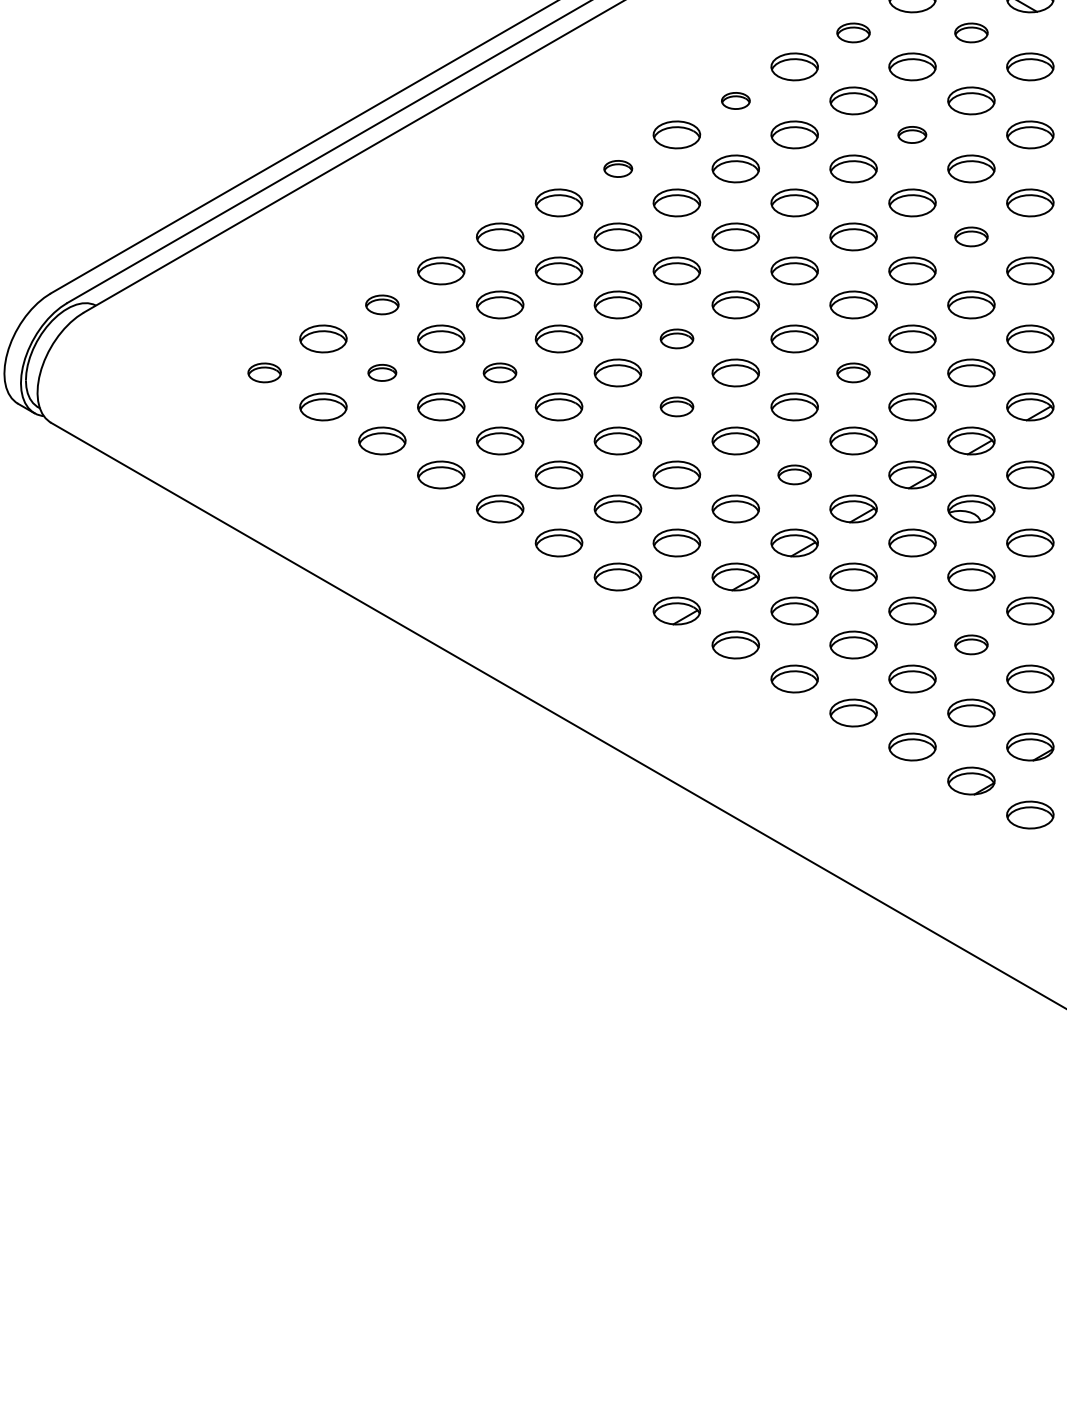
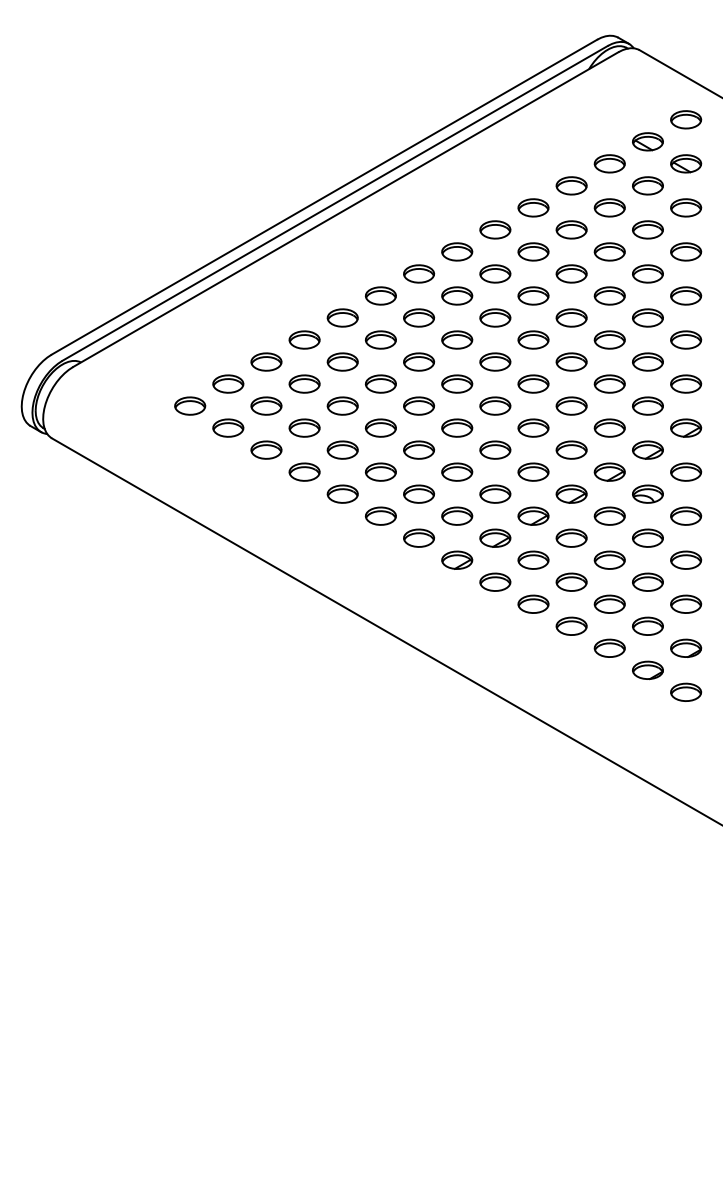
part: (853, 32) -> (571, 185), size x1.43
part: (970, 32) -> (647, 185), size x1.43
part: (736, 100) -> (495, 229), size x1.67
part: (912, 134) -> (609, 251), size x1.67
part: (618, 168) -> (419, 273), size x1.67
part: (970, 236) -> (647, 317), size x1.43
part: (382, 304) -> (266, 361), size x1.43
part: (677, 338) -> (457, 383), size x1.43
part: (265, 372) -> (190, 405), size x1.43
part: (382, 372) -> (266, 405), size x1.67
part: (499, 372) -> (342, 405), size x1.43
part: (853, 372) -> (571, 405), size x1.43
part: (677, 406) -> (457, 427), size x1.43
part: (794, 473) -> (533, 471), size x1.43
part: (970, 643) -> (647, 581), size x1.43

